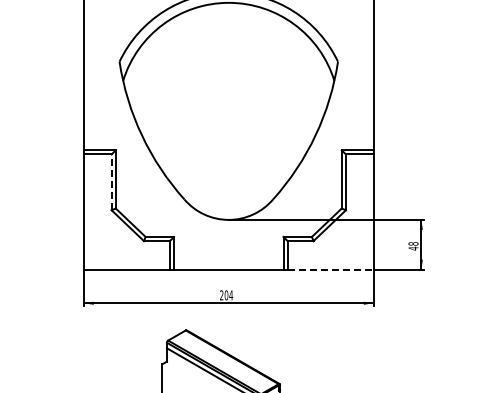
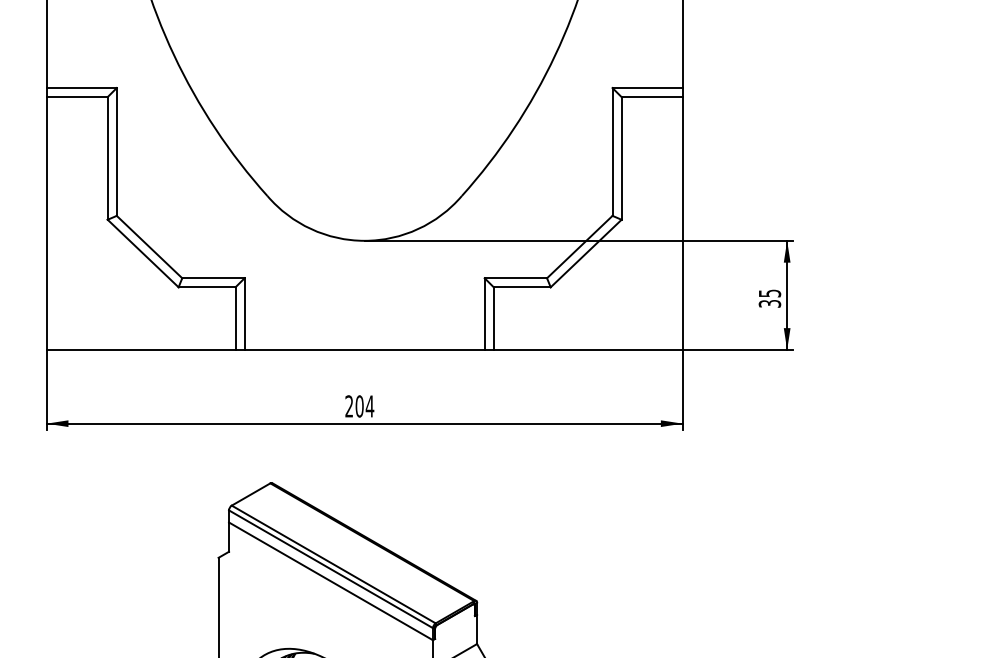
line: (111, 182) -> (107, 158), dashed -> solid
text: (413, 246) -> (769, 299), 48 -> 35
line: (331, 269) -> (590, 349), dashed -> solid

